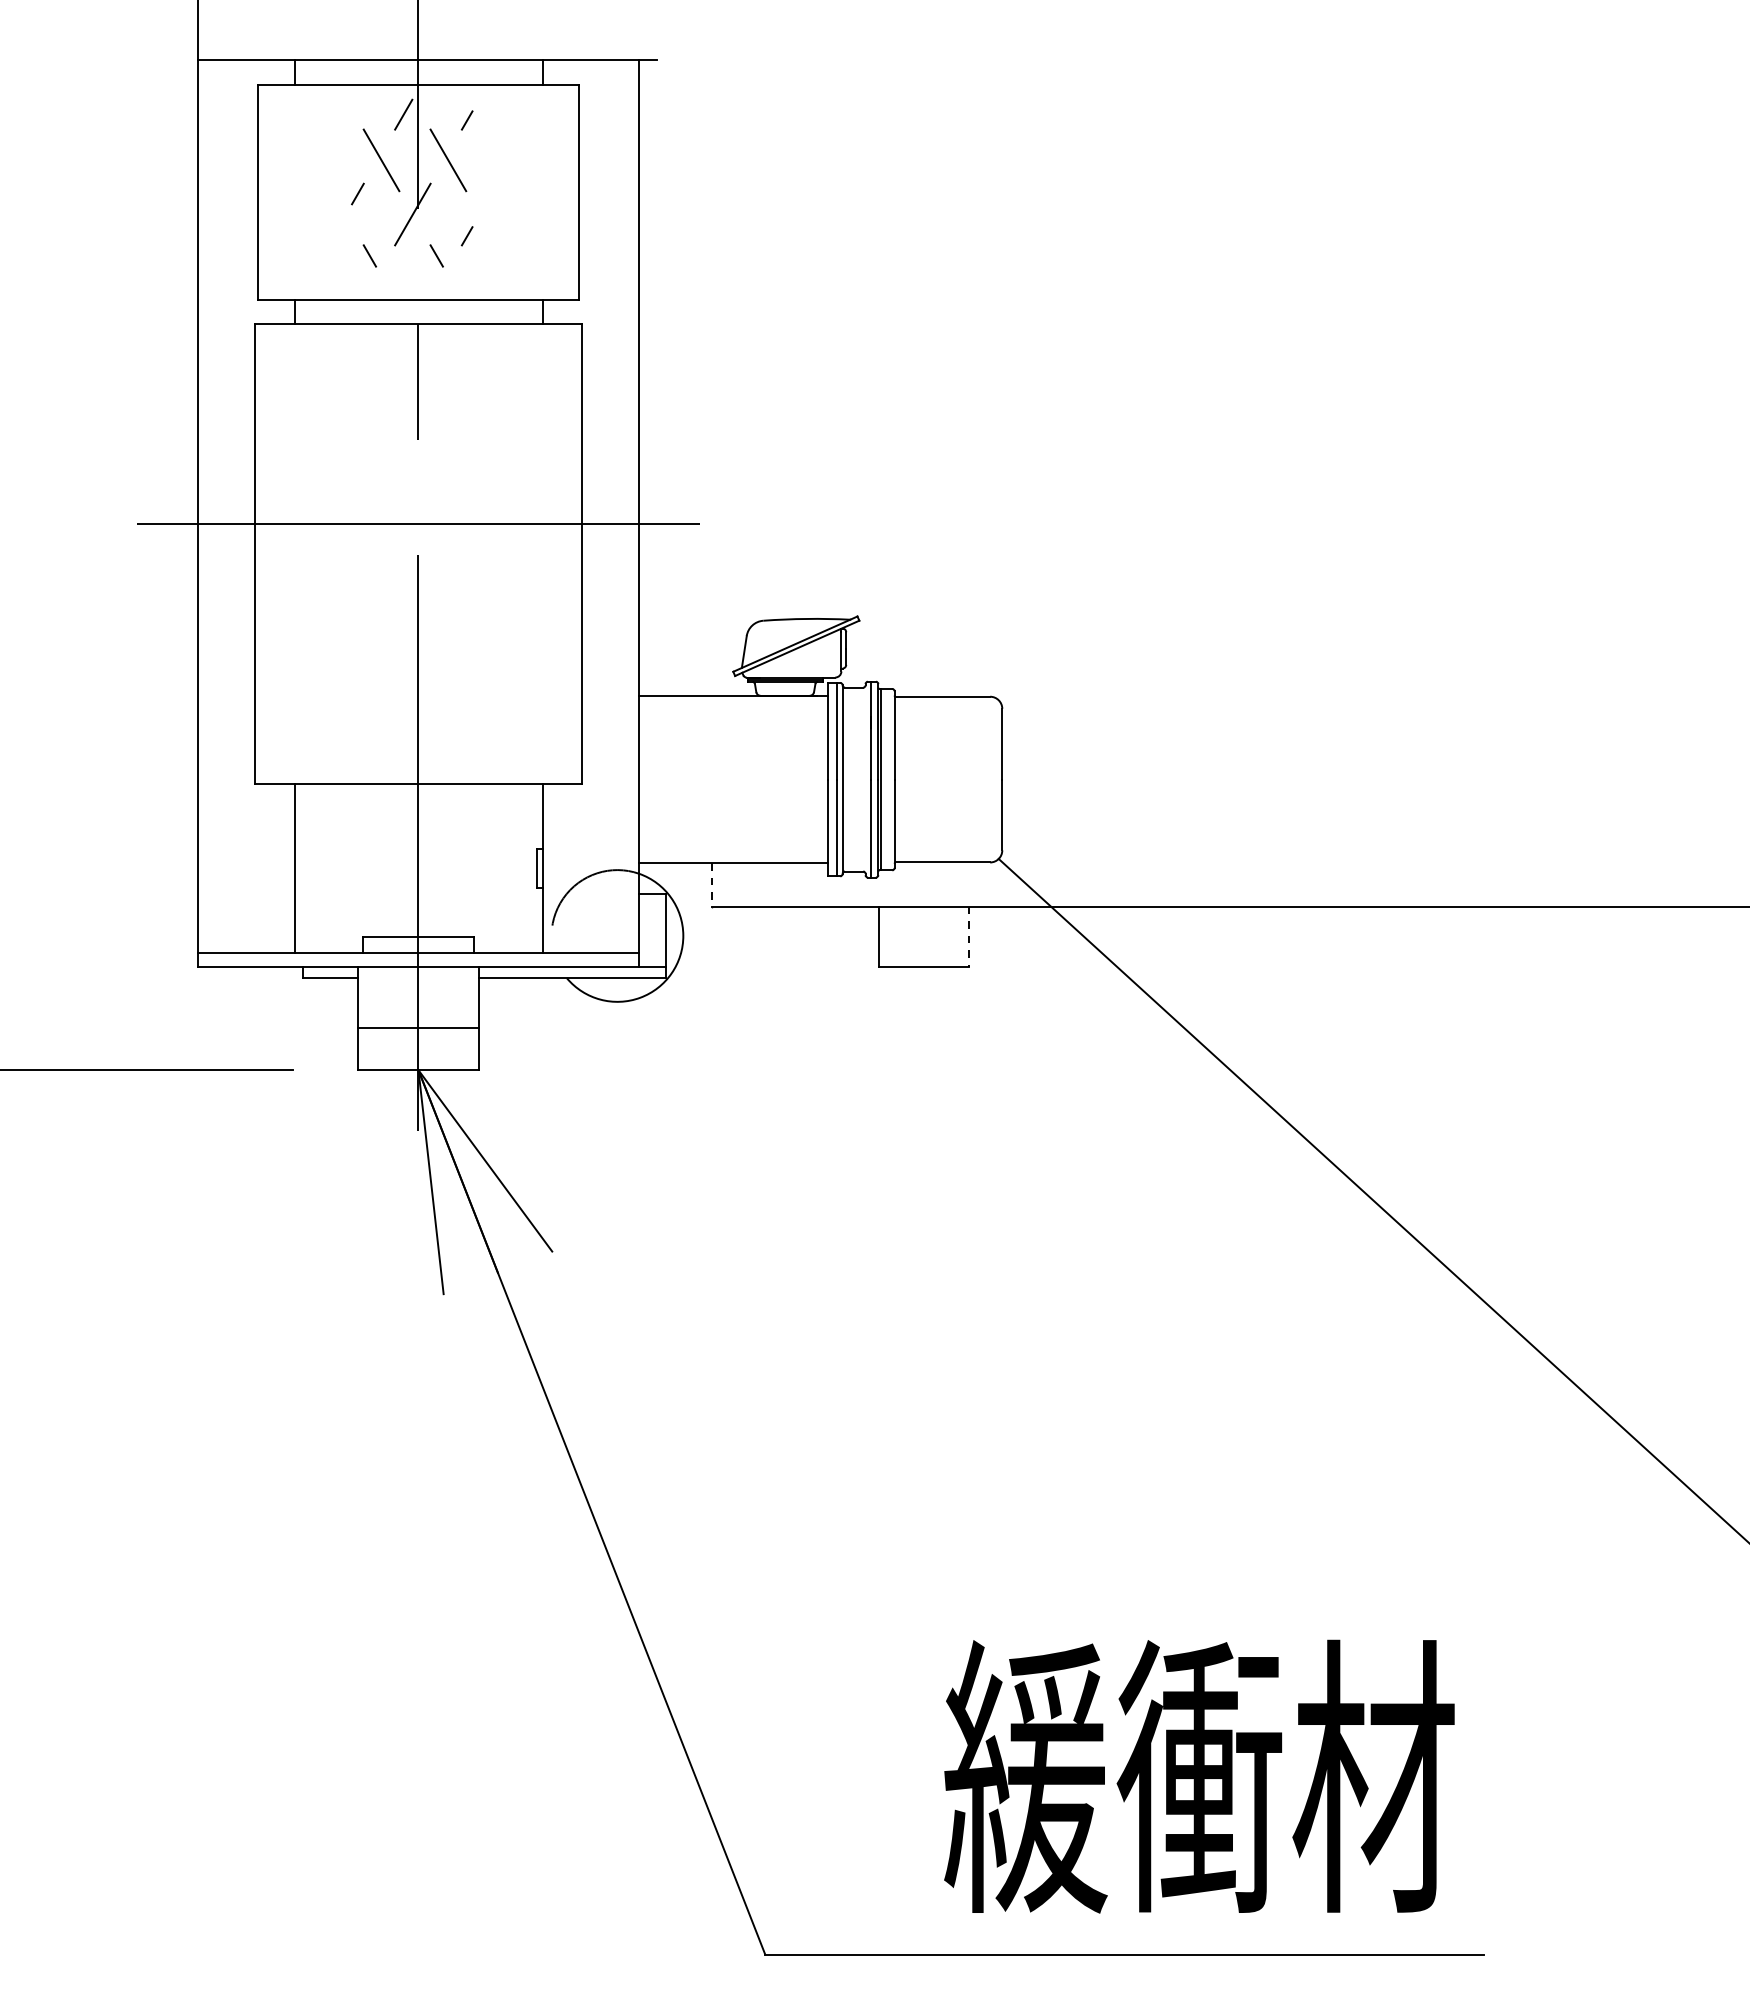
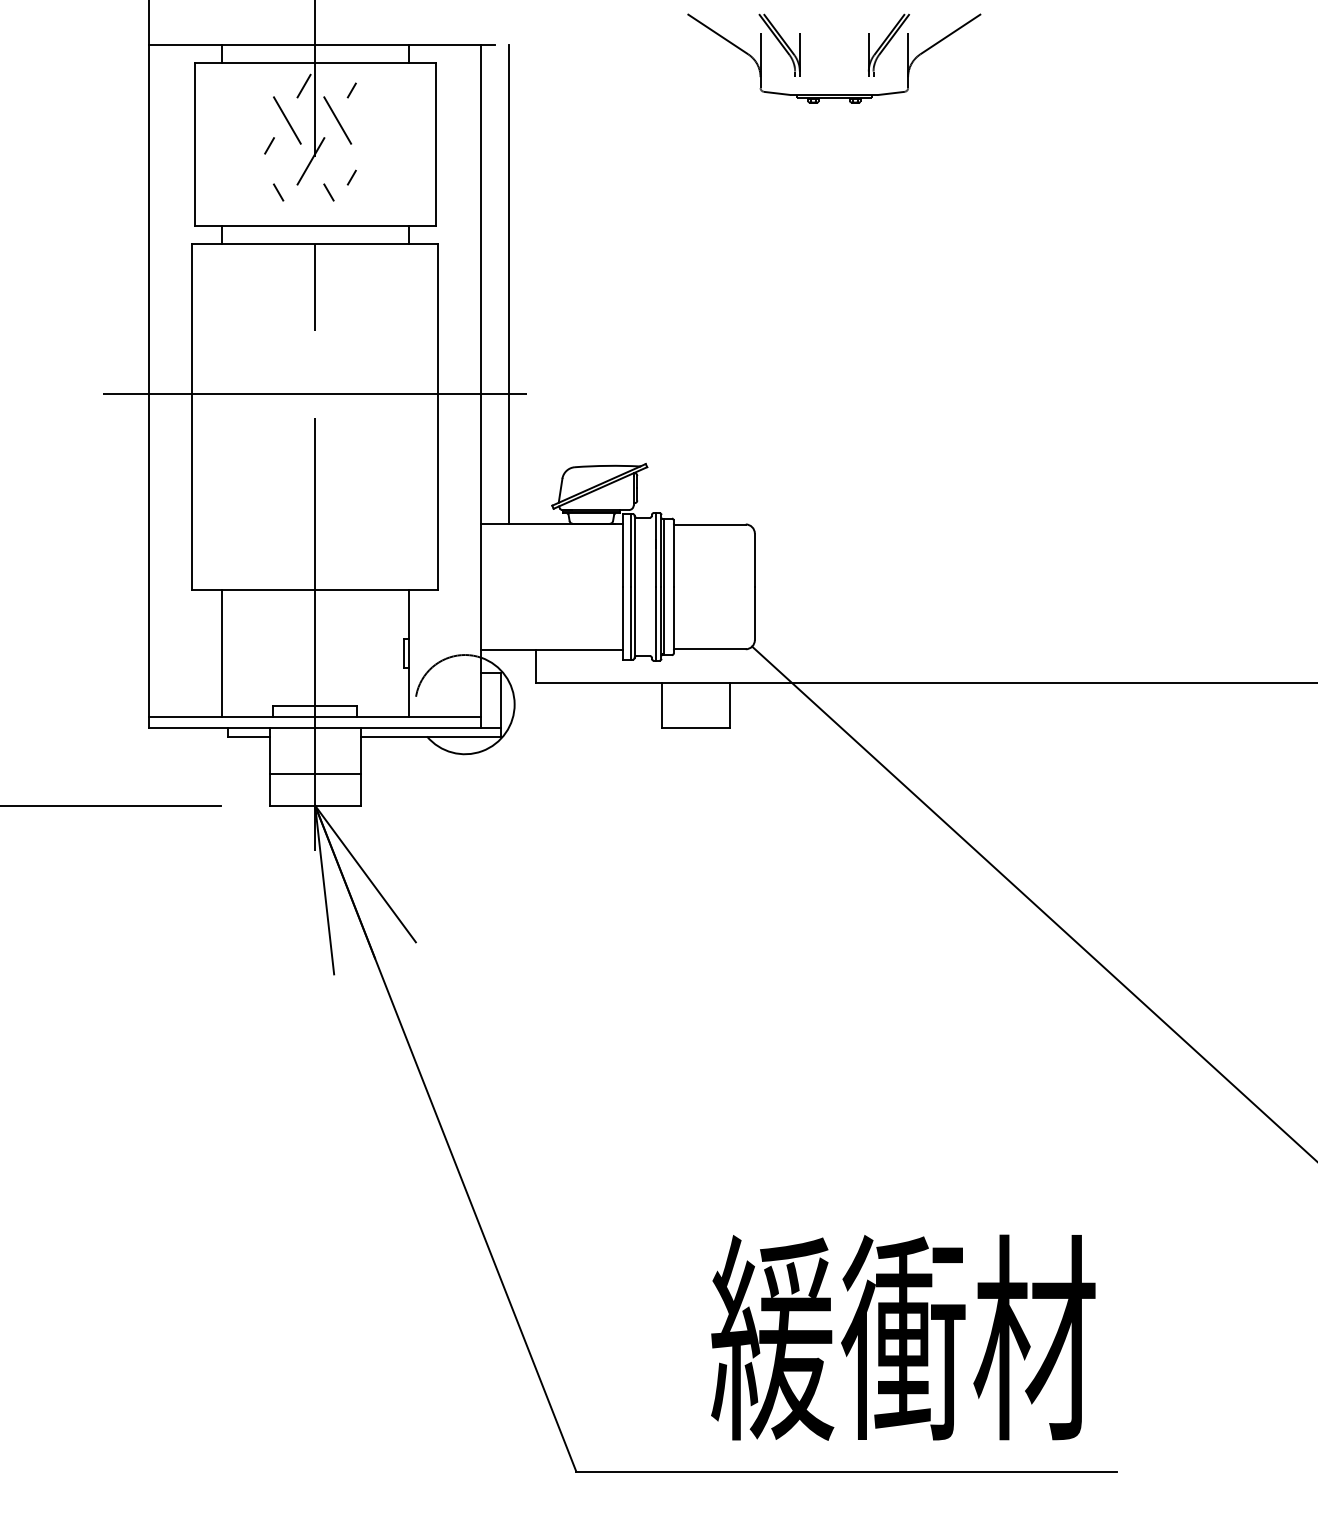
part: (1062, 77) -> (800, 58), added
line: (675, 377) -> (508, 284), added
line: (711, 885) -> (535, 666), dashed -> solid
line: (969, 937) -> (730, 705), dashed -> solid

